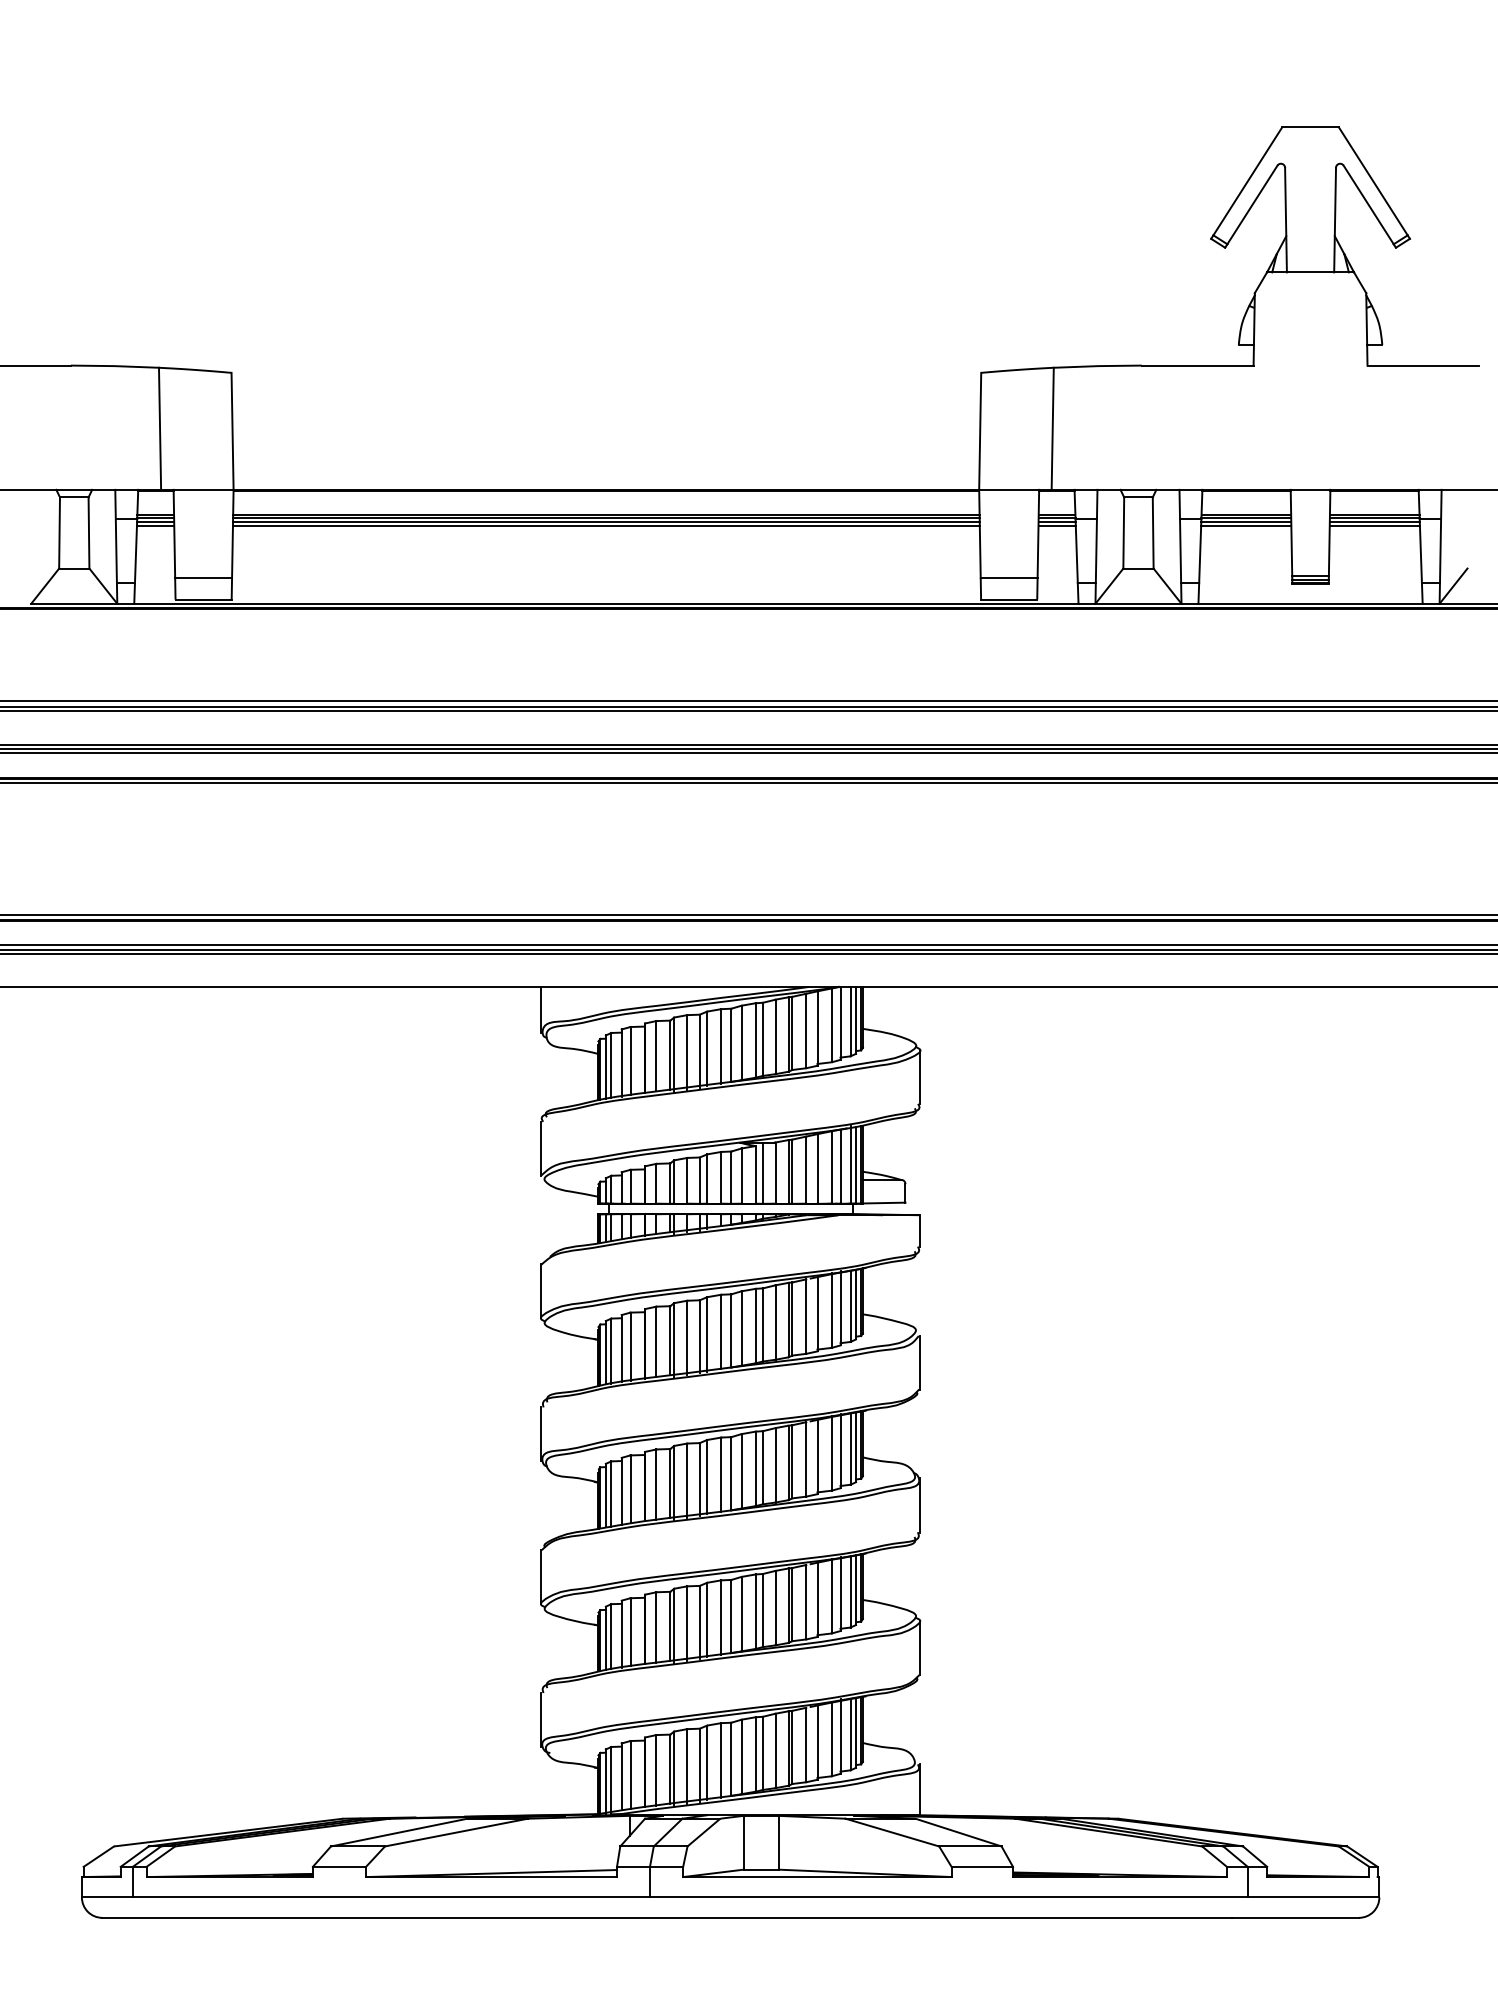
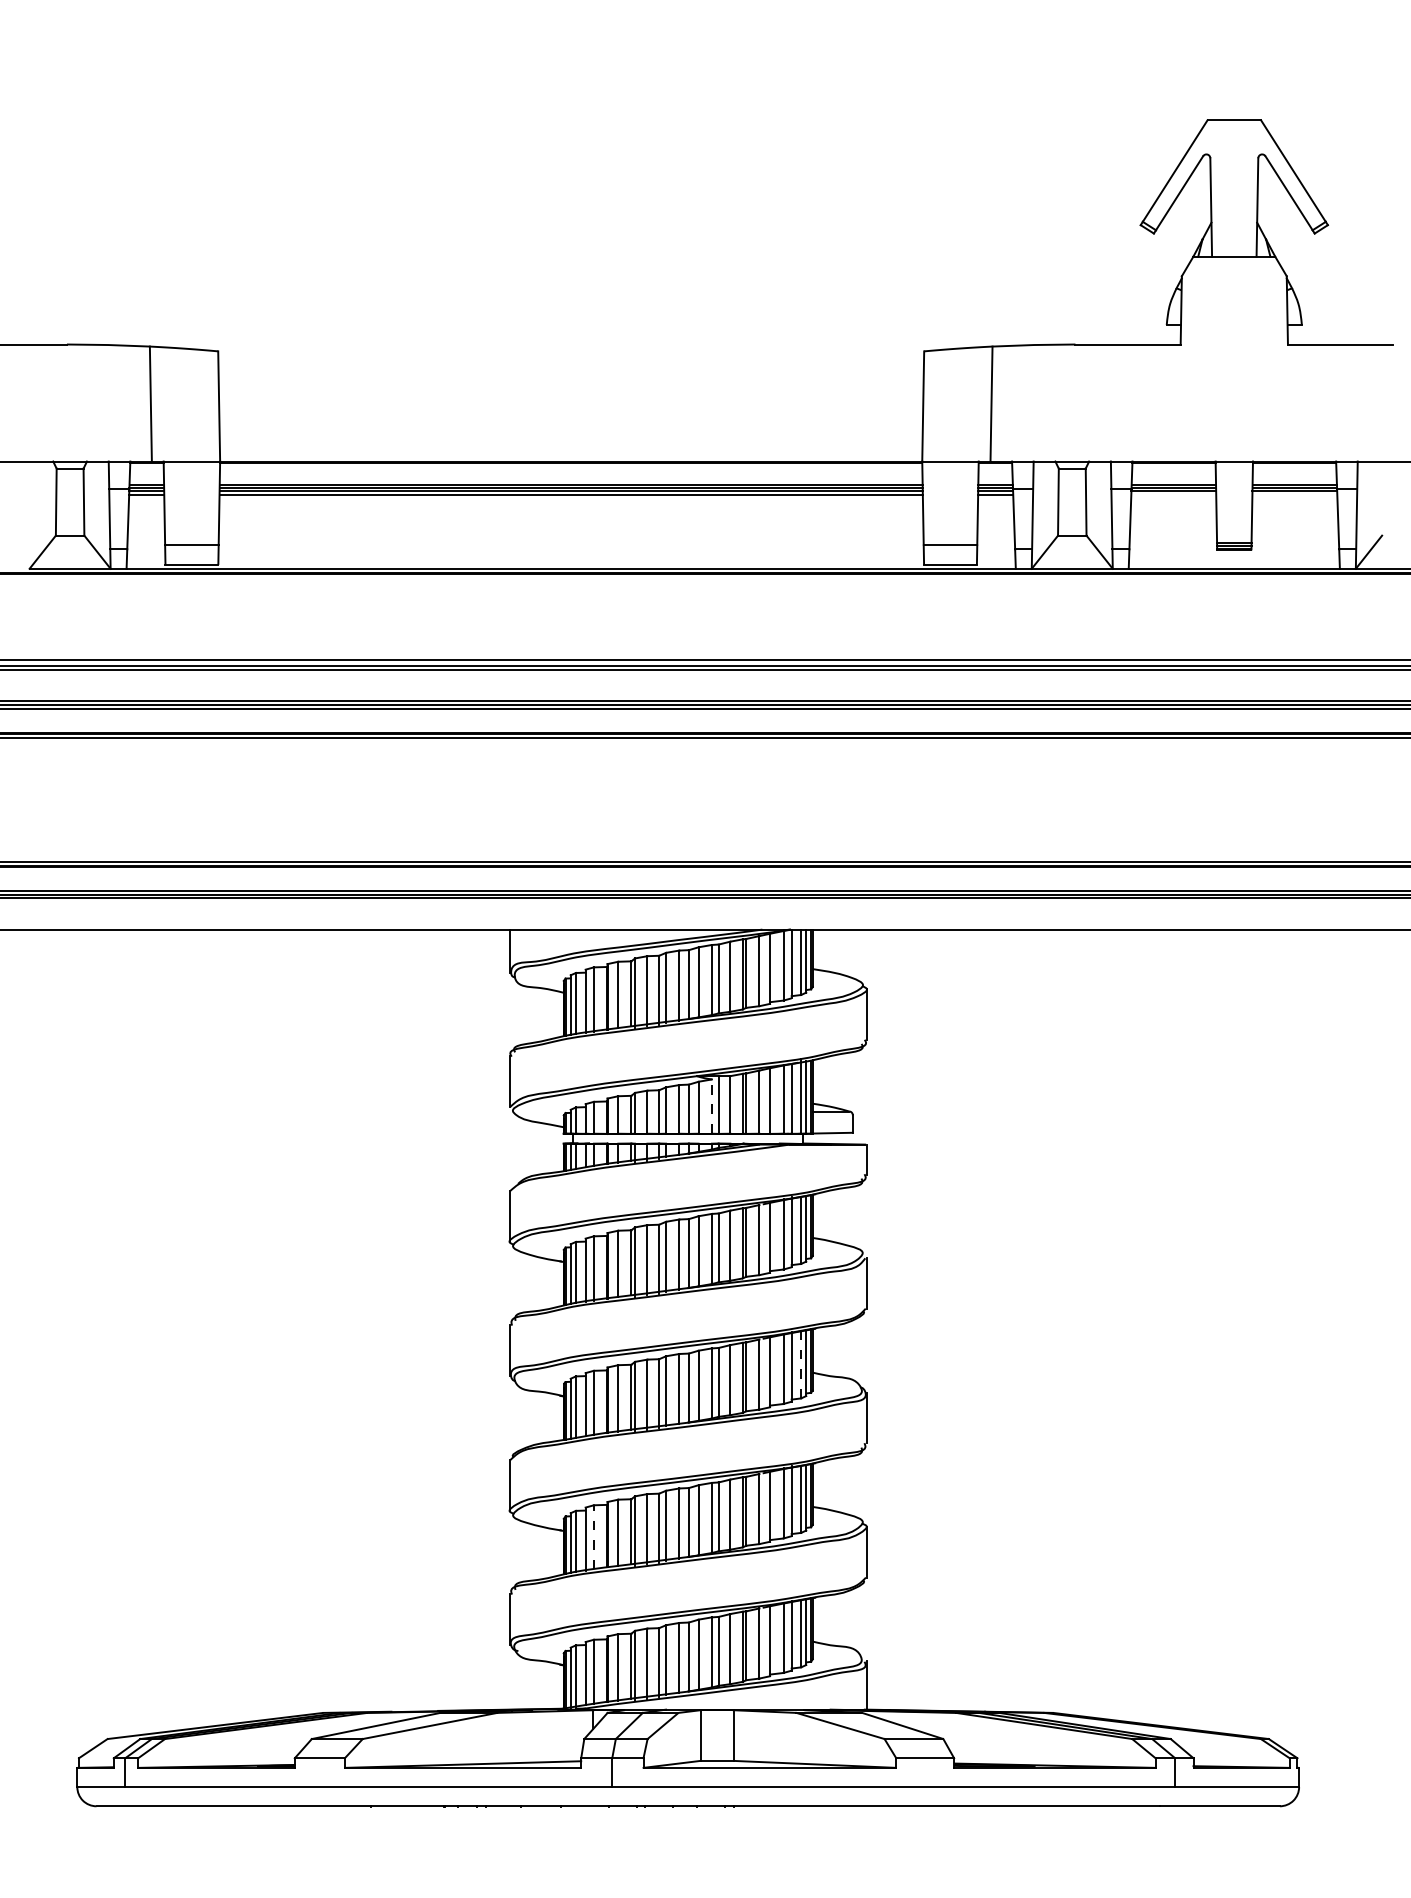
line: (1246, 525) -> (1173, 495), removed
line: (1374, 525) -> (1294, 495), removed
line: (755, 1174) -> (711, 1106), solid -> dashed
line: (850, 1449) -> (801, 1365), solid -> dashed
line: (630, 1631) -> (593, 1536), solid -> dashed

